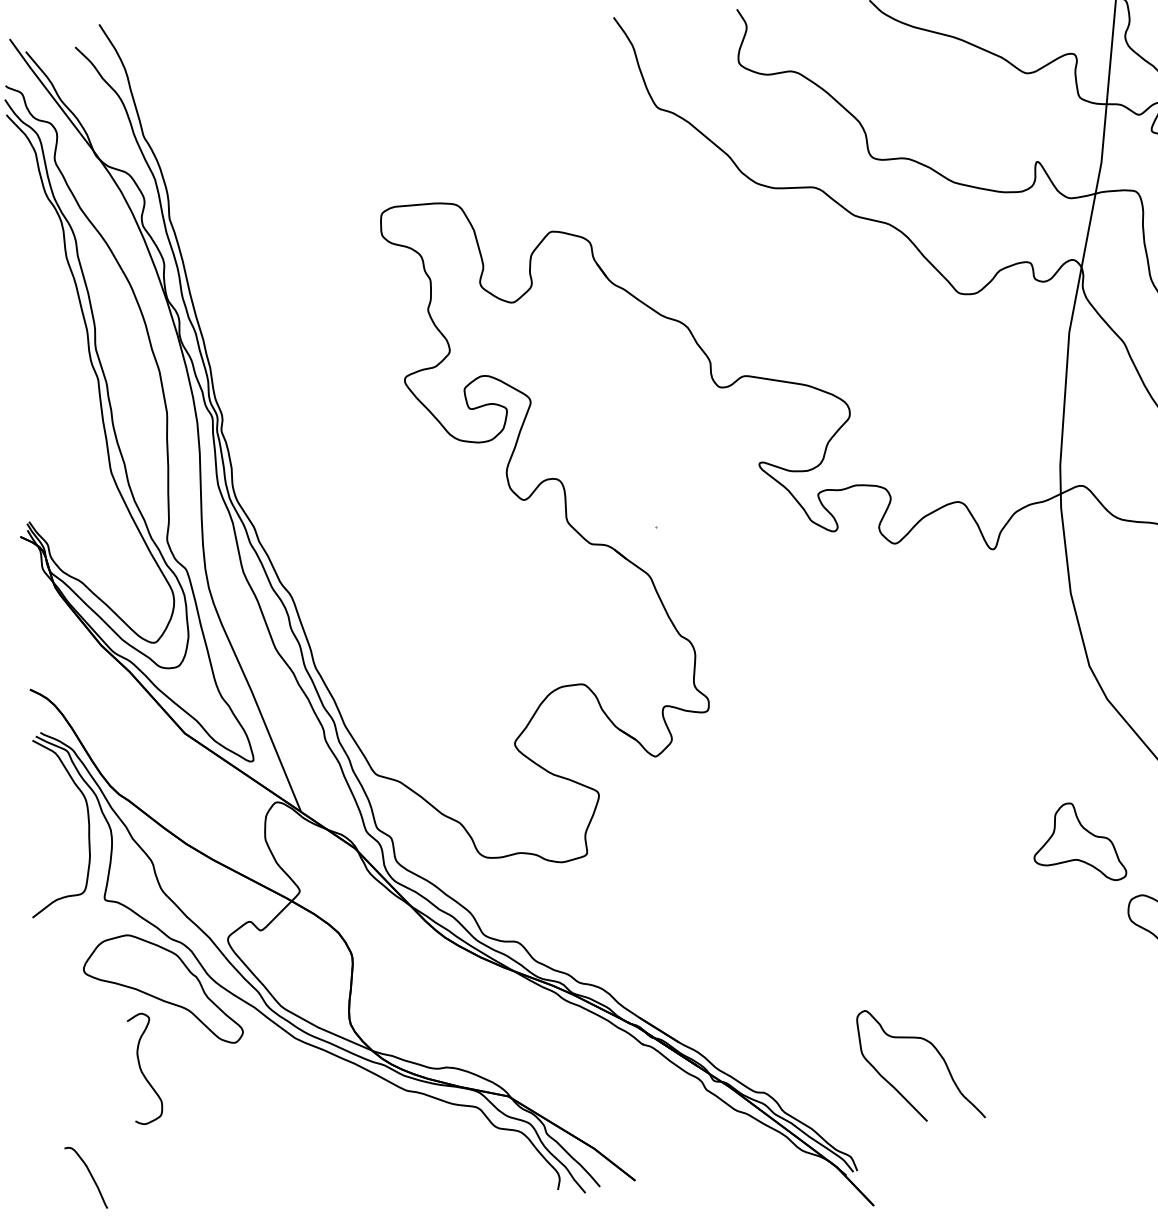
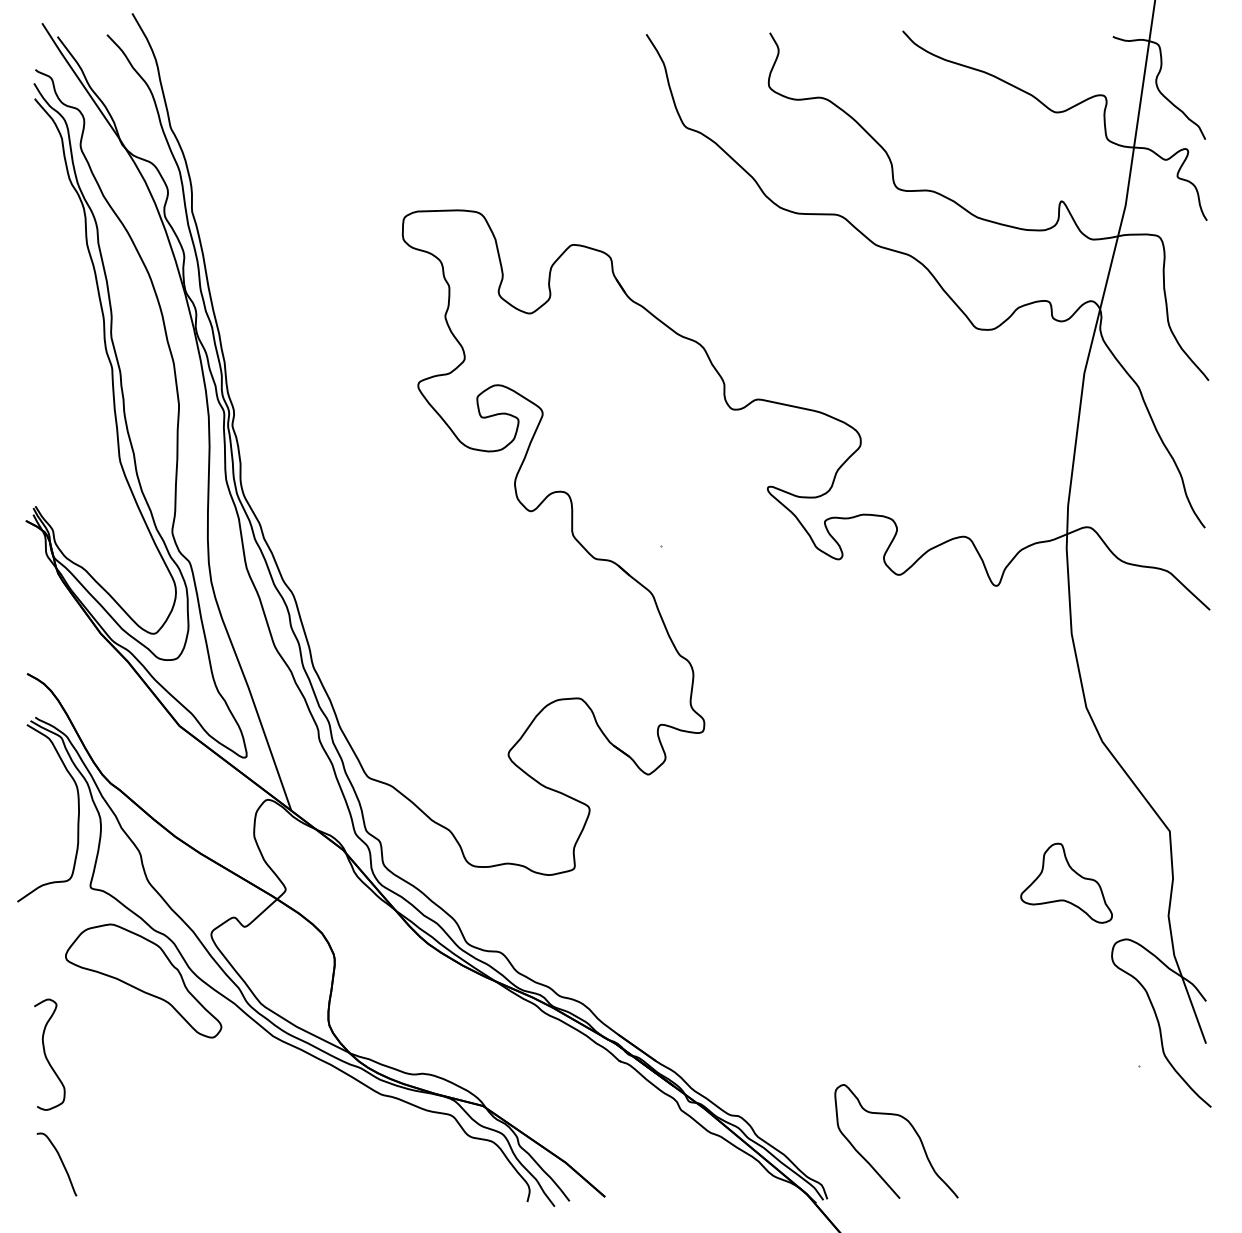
curve: (938, 1053) -> (914, 1131), moved
curve: (141, 1068) -> (46, 1054), moved

